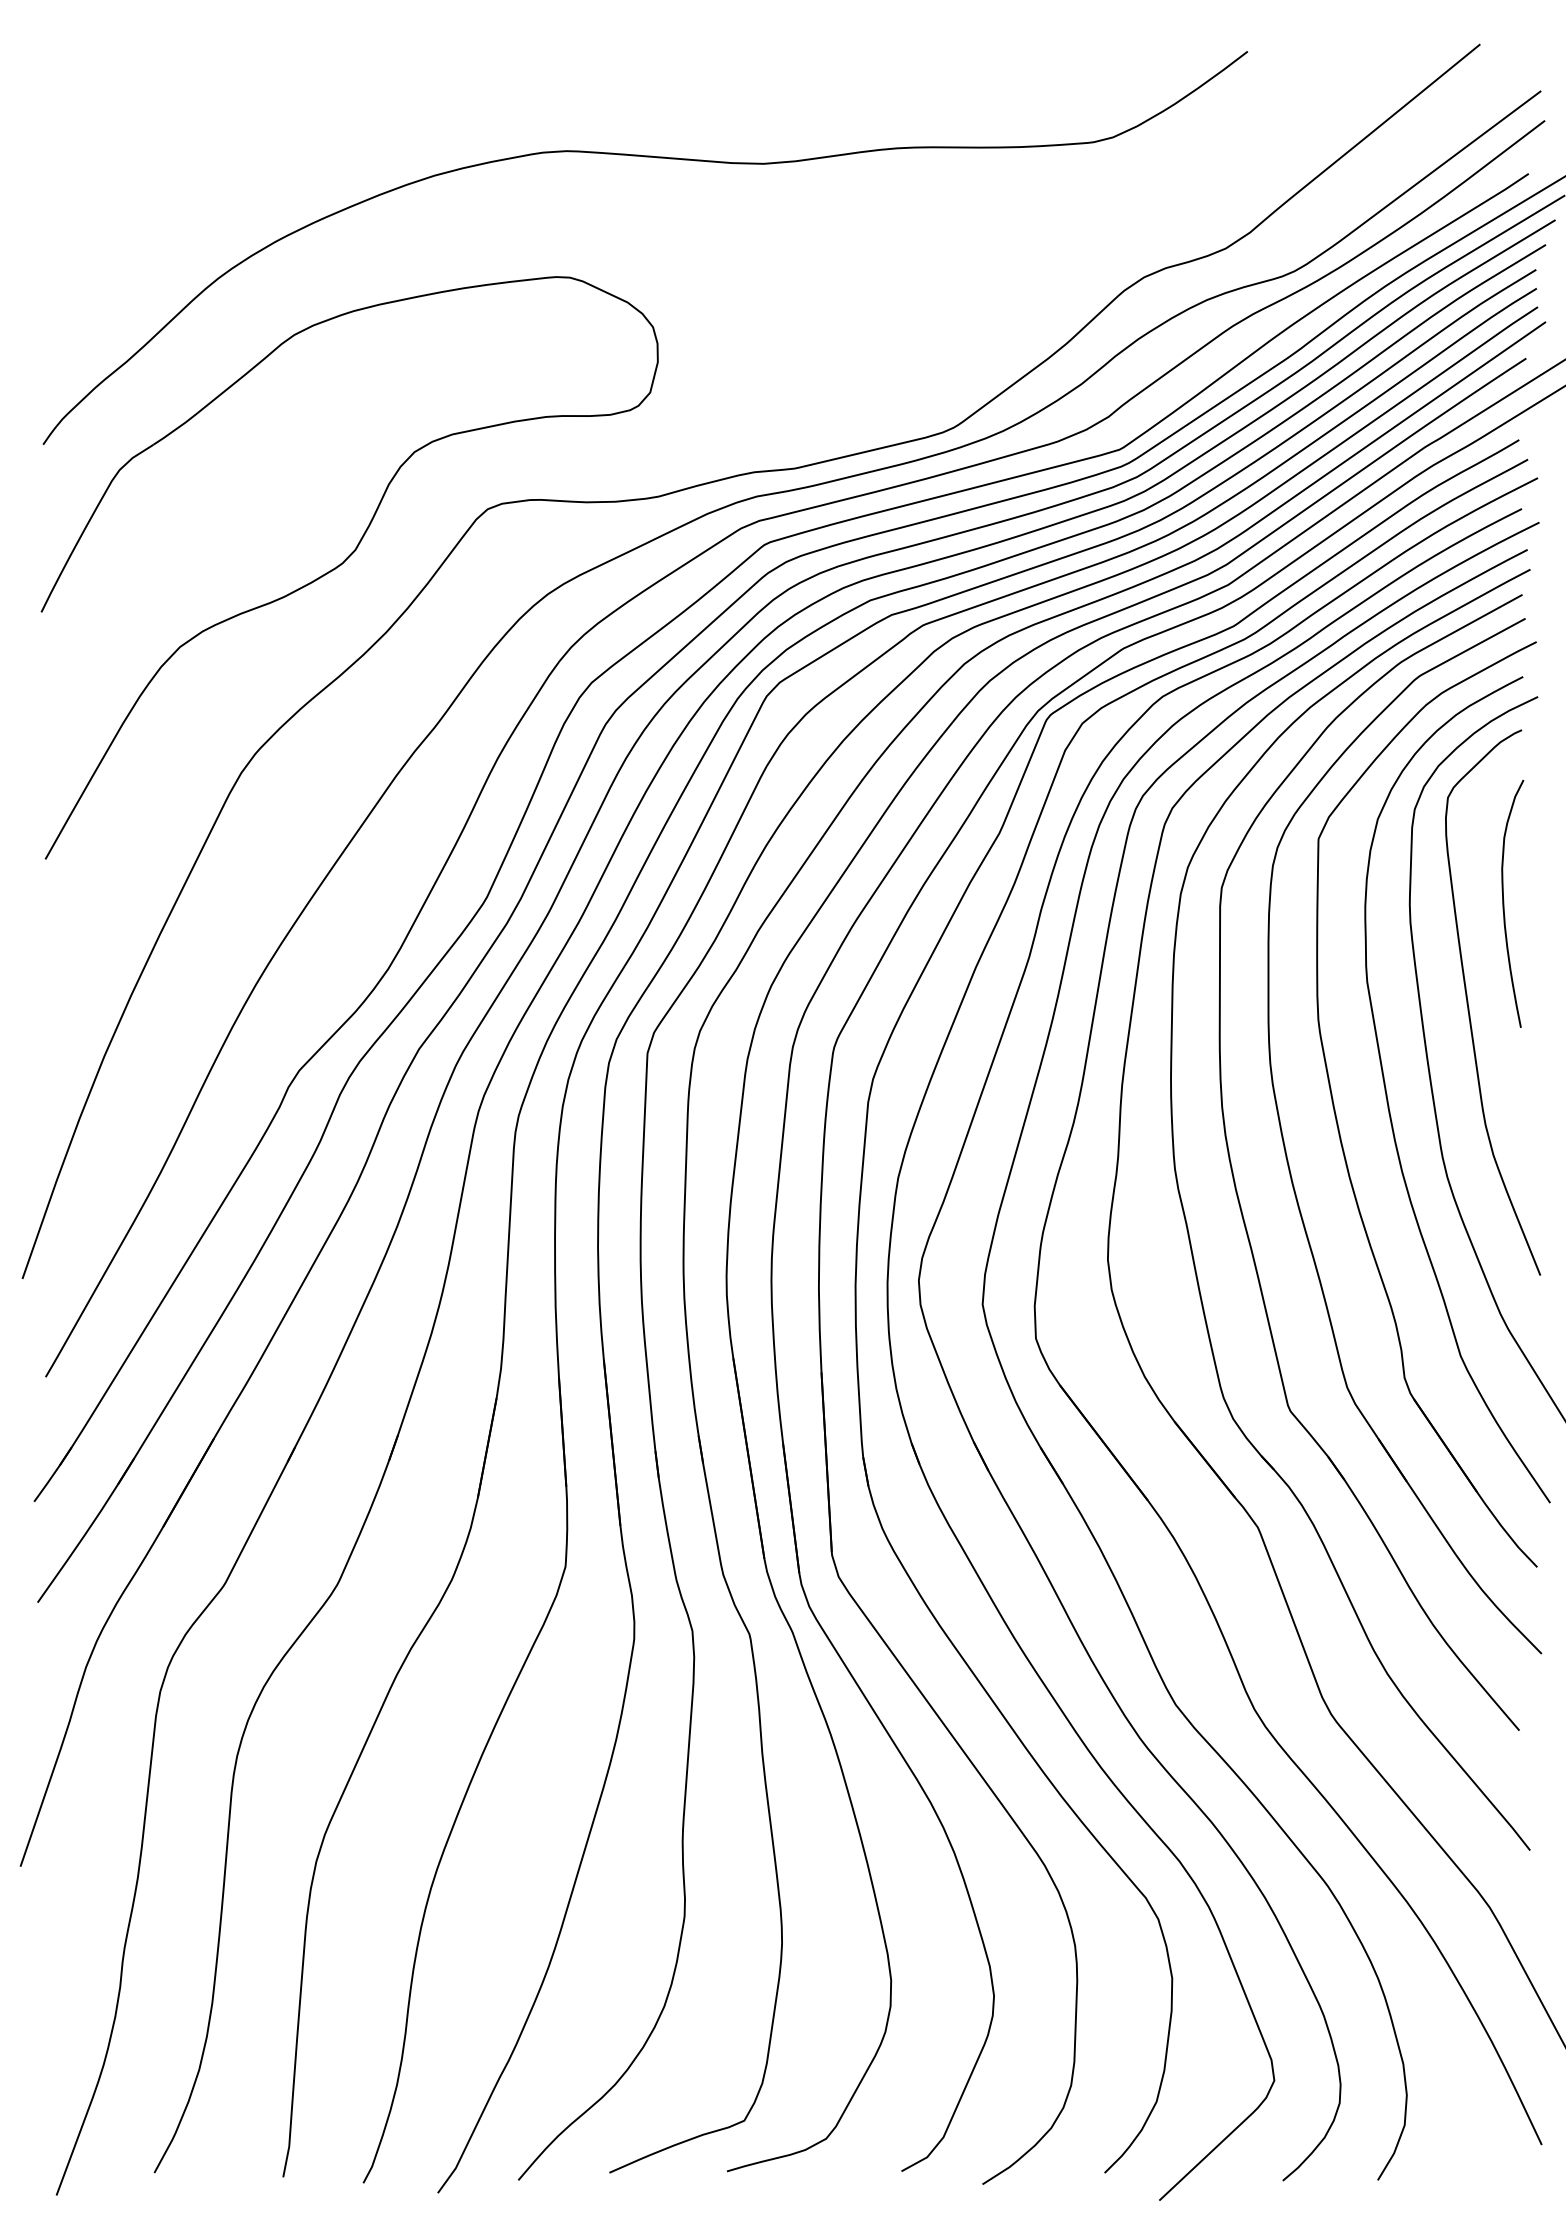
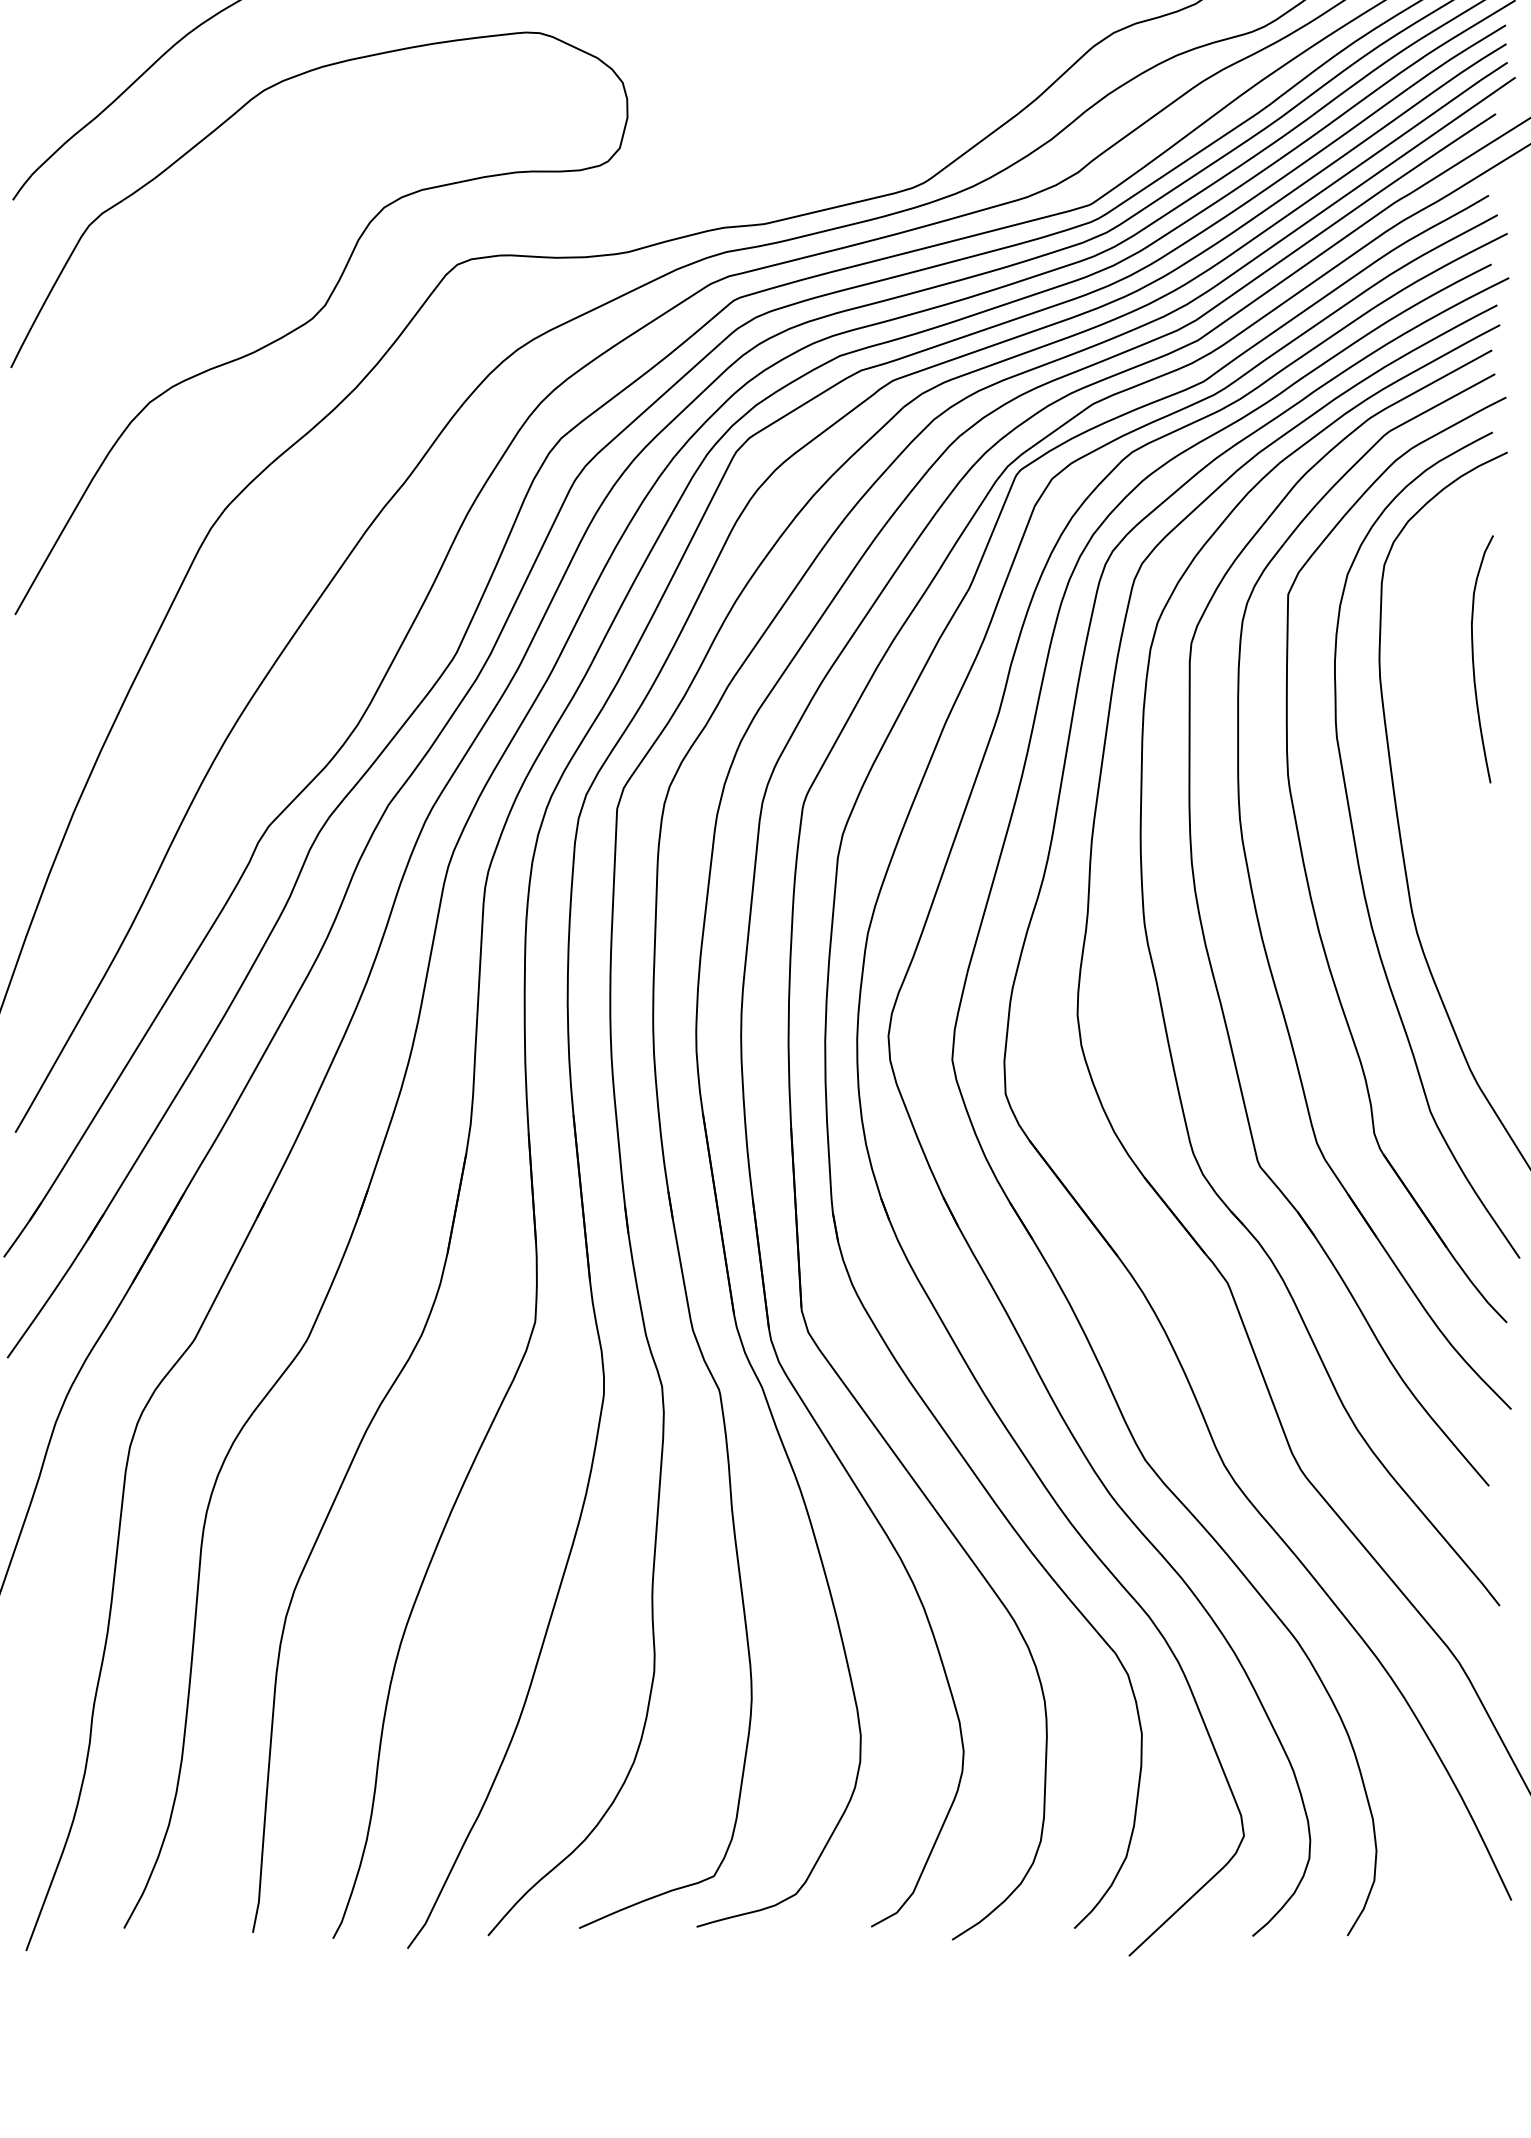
curve: (1469, 1007) -> (1439, 762), removed

